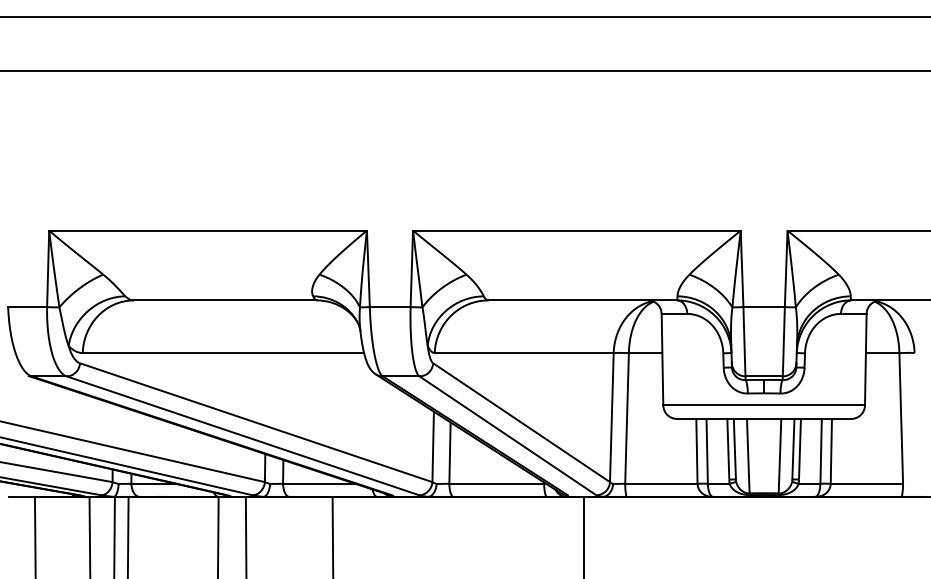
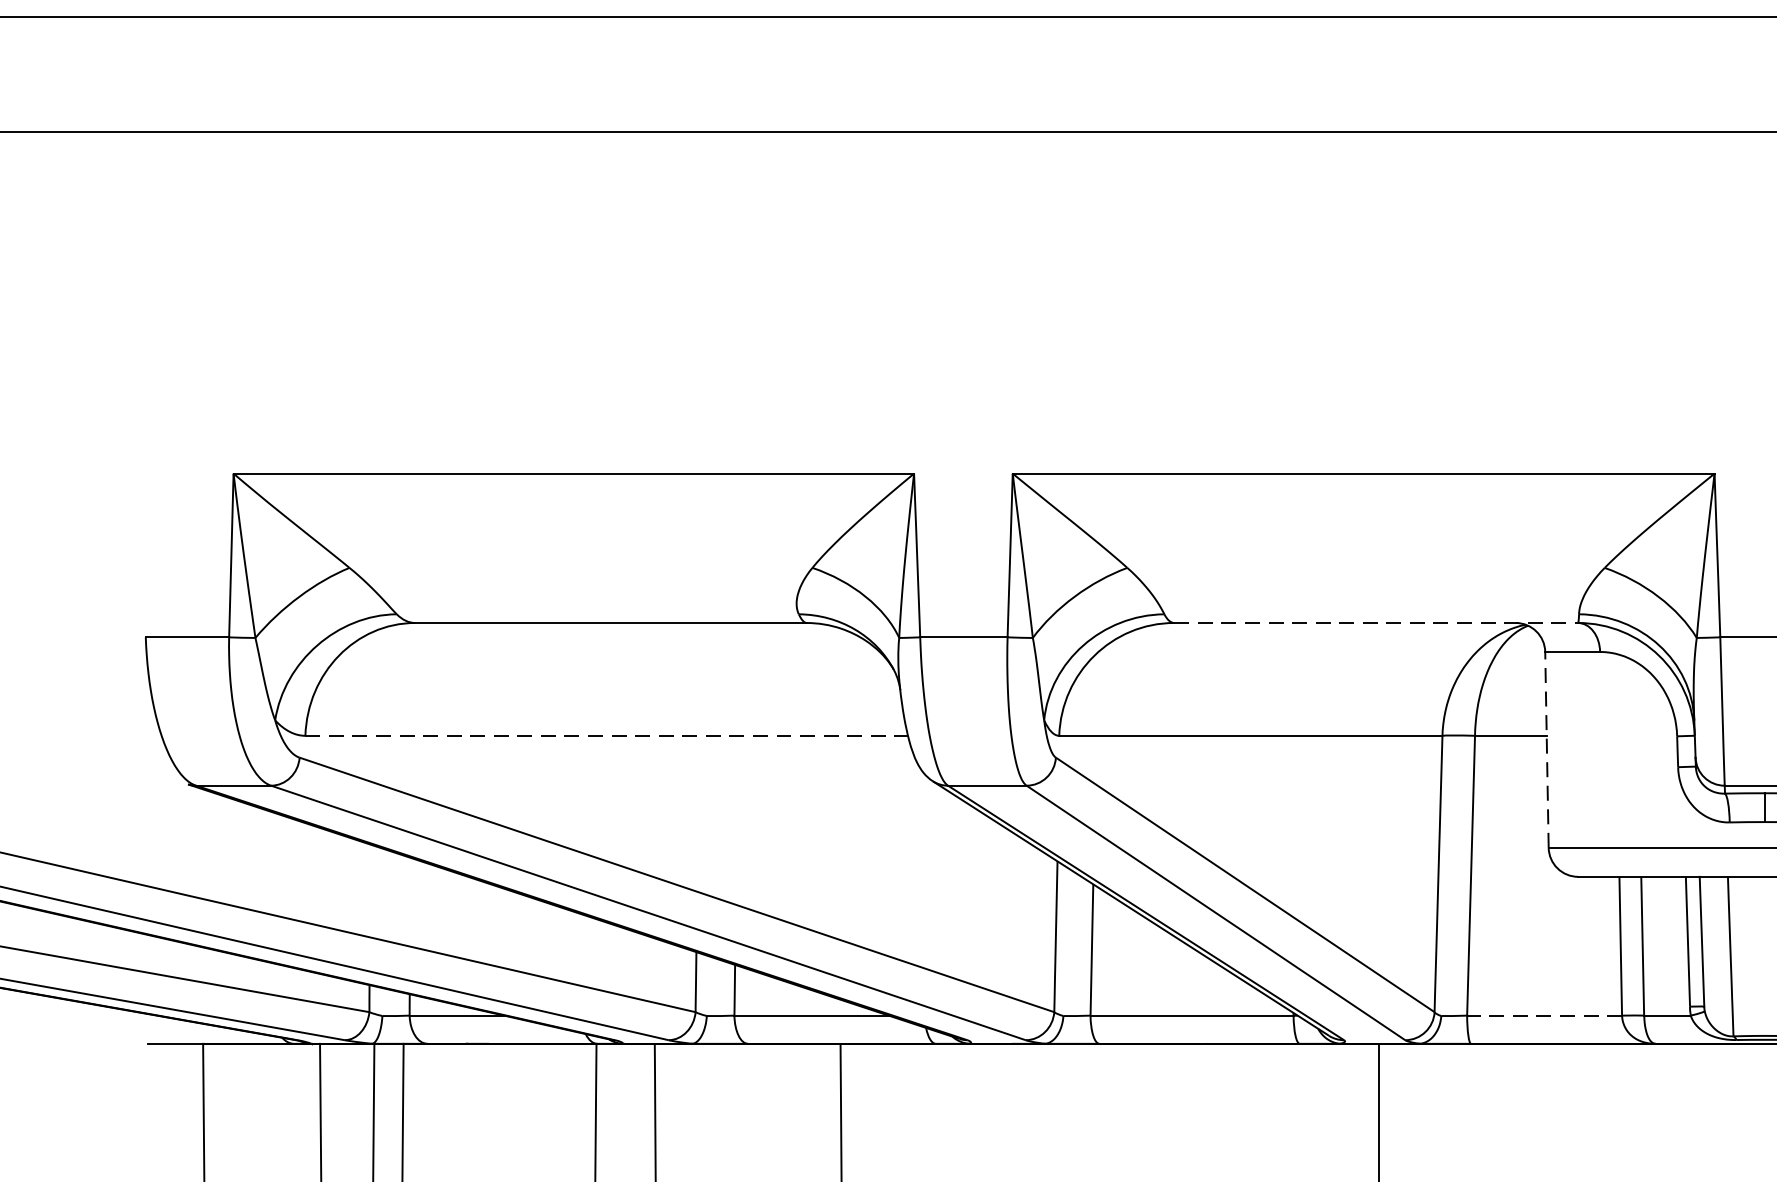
line: (583, 300) -> (1377, 623), solid -> dashed
line: (223, 353) -> (606, 736), solid -> dashed
line: (662, 359) -> (1546, 749), solid -> dashed
line: (660, 483) -> (1542, 1015), solid -> dashed

